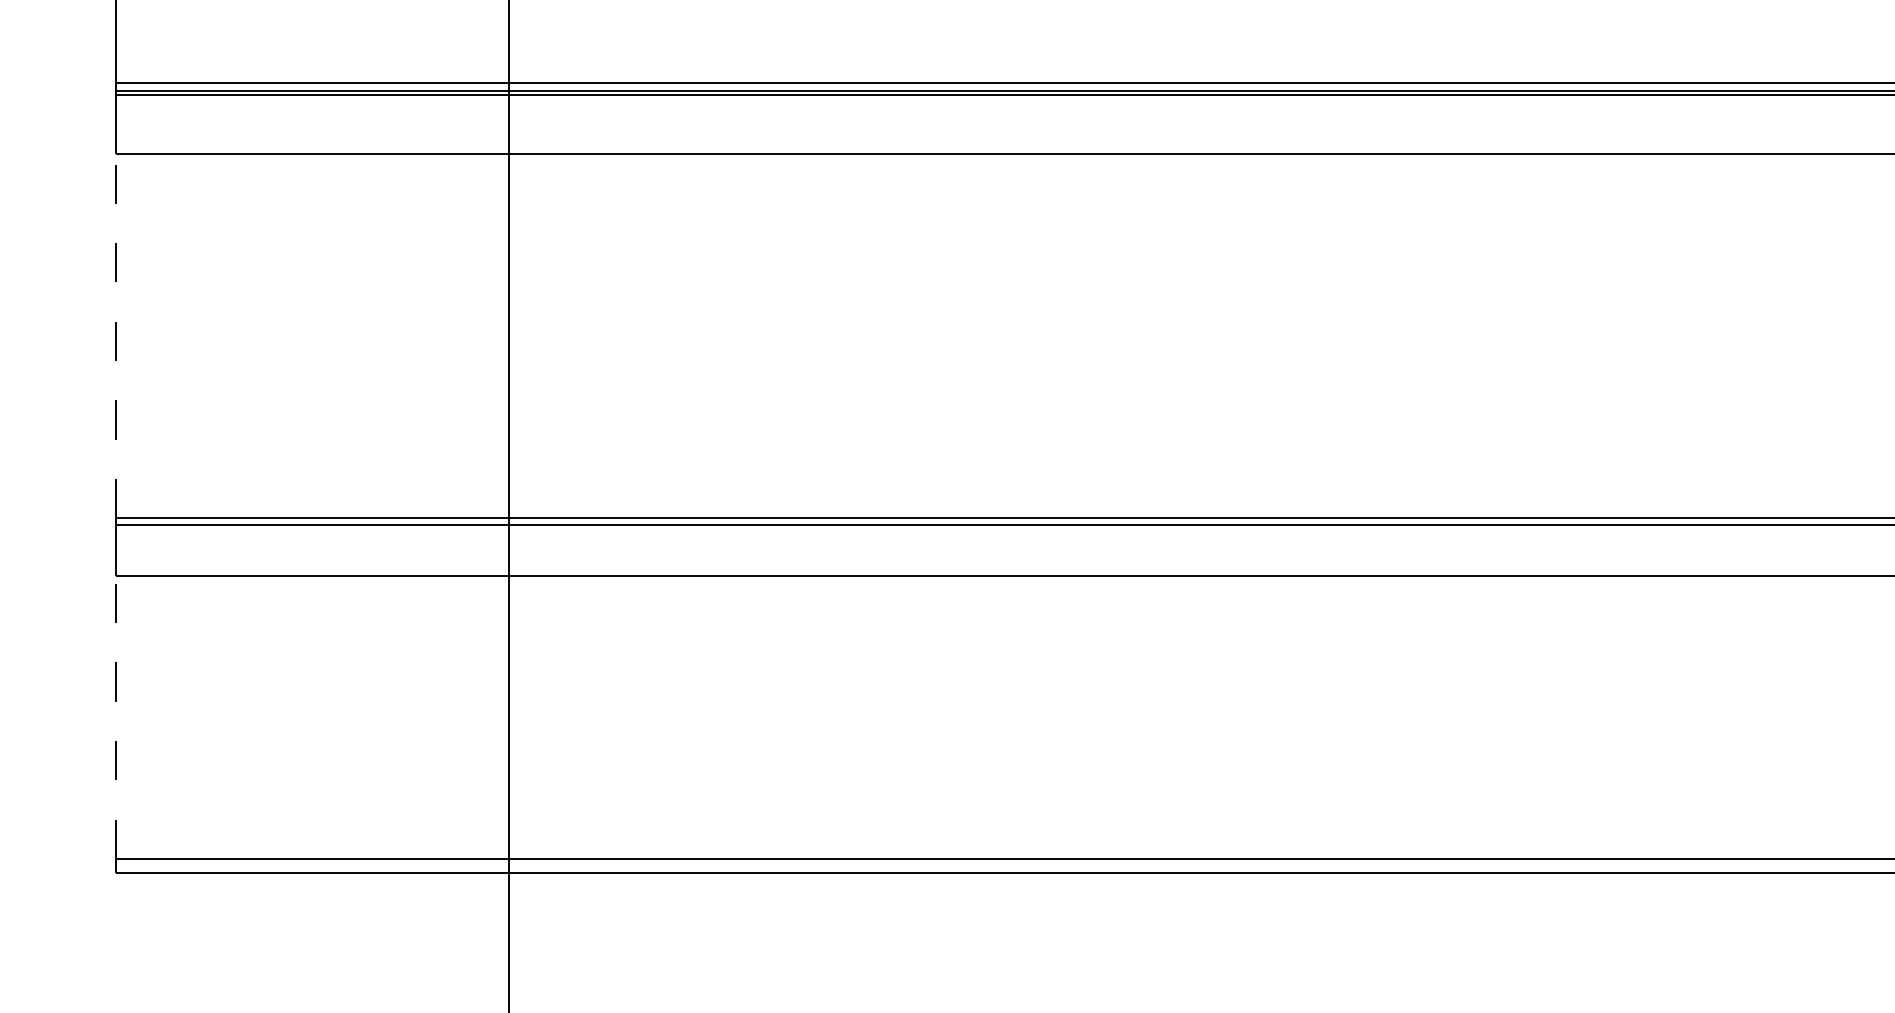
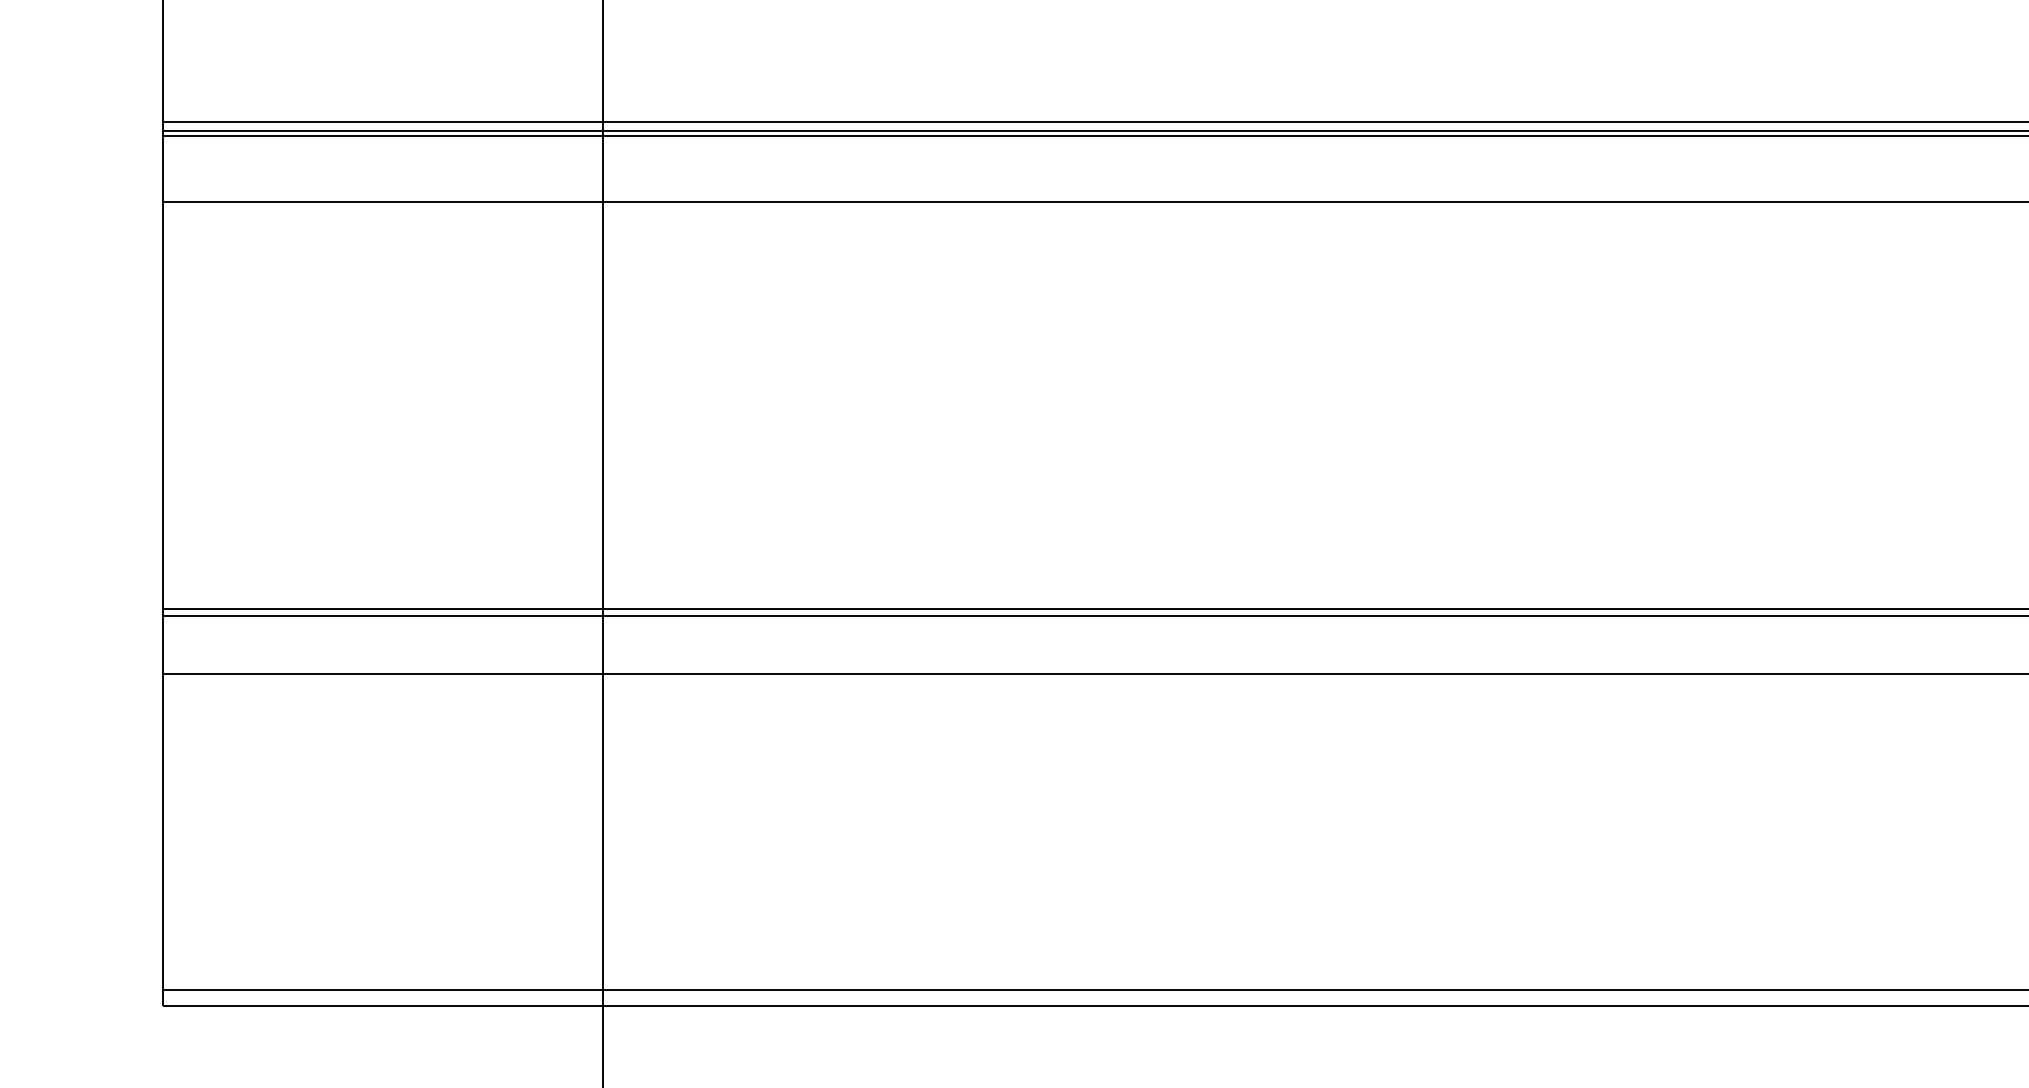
line: (115, 335) -> (163, 404), dashed -> solid
line: (115, 717) -> (163, 831), dashed -> solid

